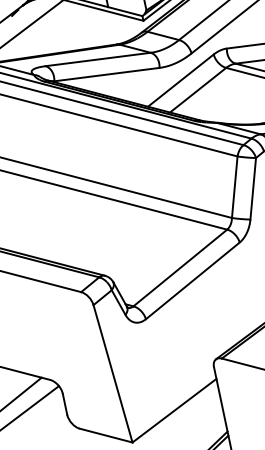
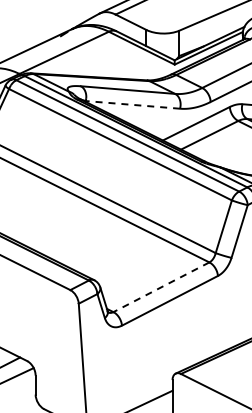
line: (106, 74) -> (132, 104), solid -> dashed
line: (179, 268) -> (160, 287), solid -> dashed

